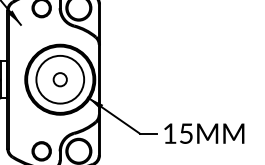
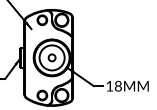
text: (184, 134) -> (117, 86), 15MM -> 18MM

